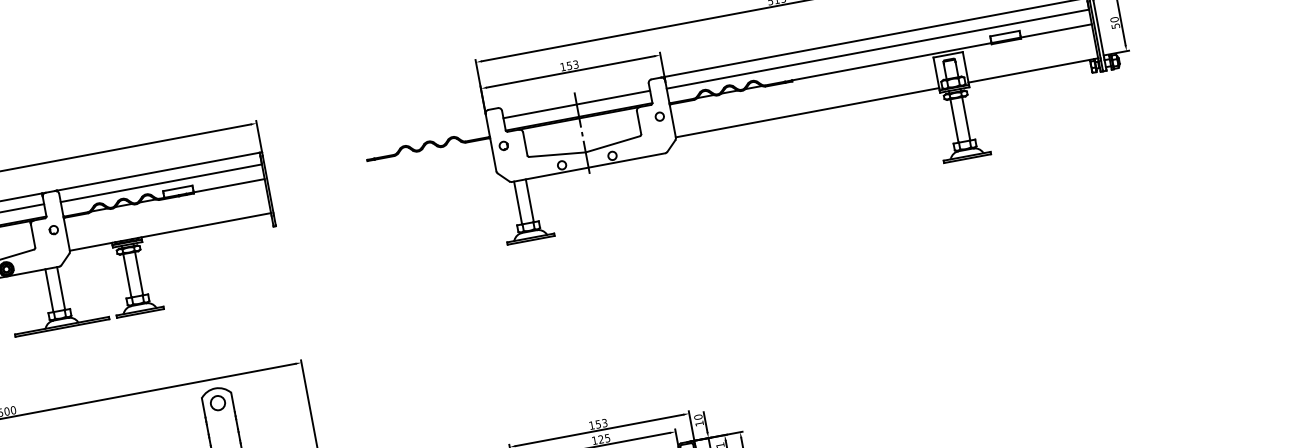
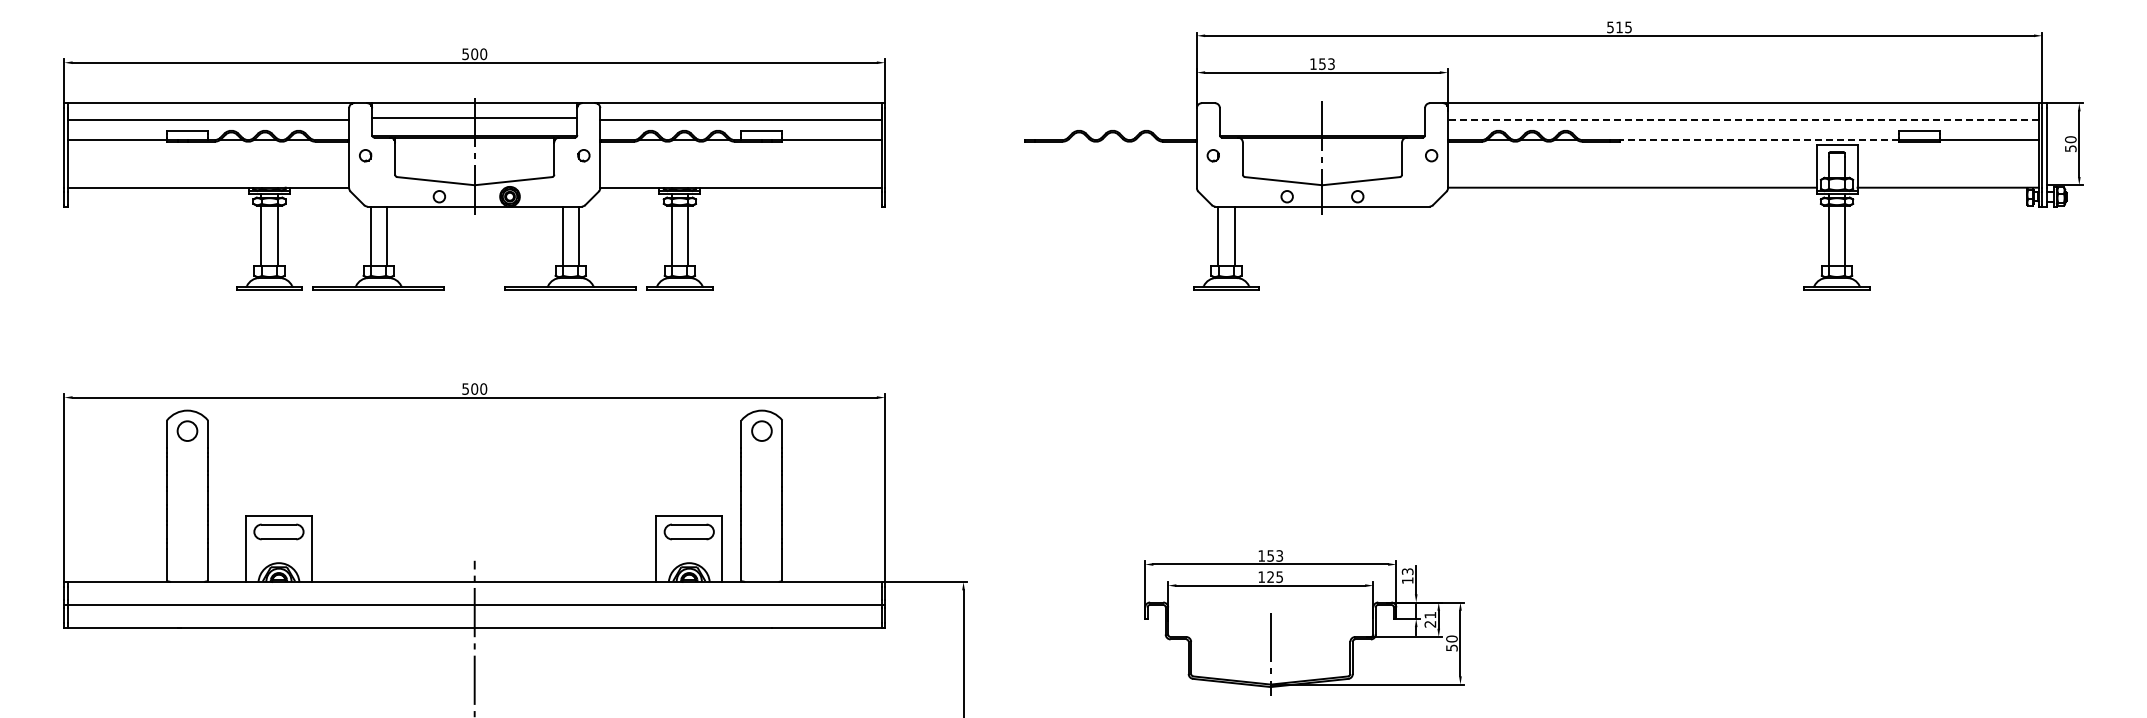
line: (877, 49) -> (1742, 119), solid -> dashed
line: (892, 61) -> (1759, 140), solid -> dashed
line: (576, 104) -> (1322, 118), removed
text: (698, 417) -> (1407, 571), 10 -> 13

